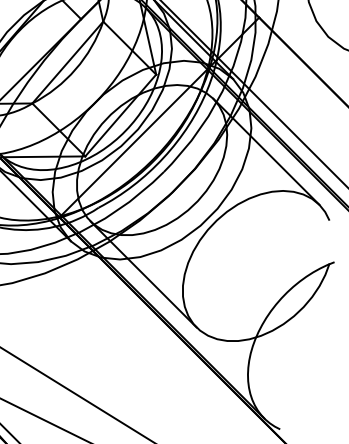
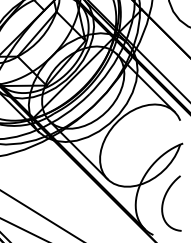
curve: (300, 368) -> (164, 201), added

